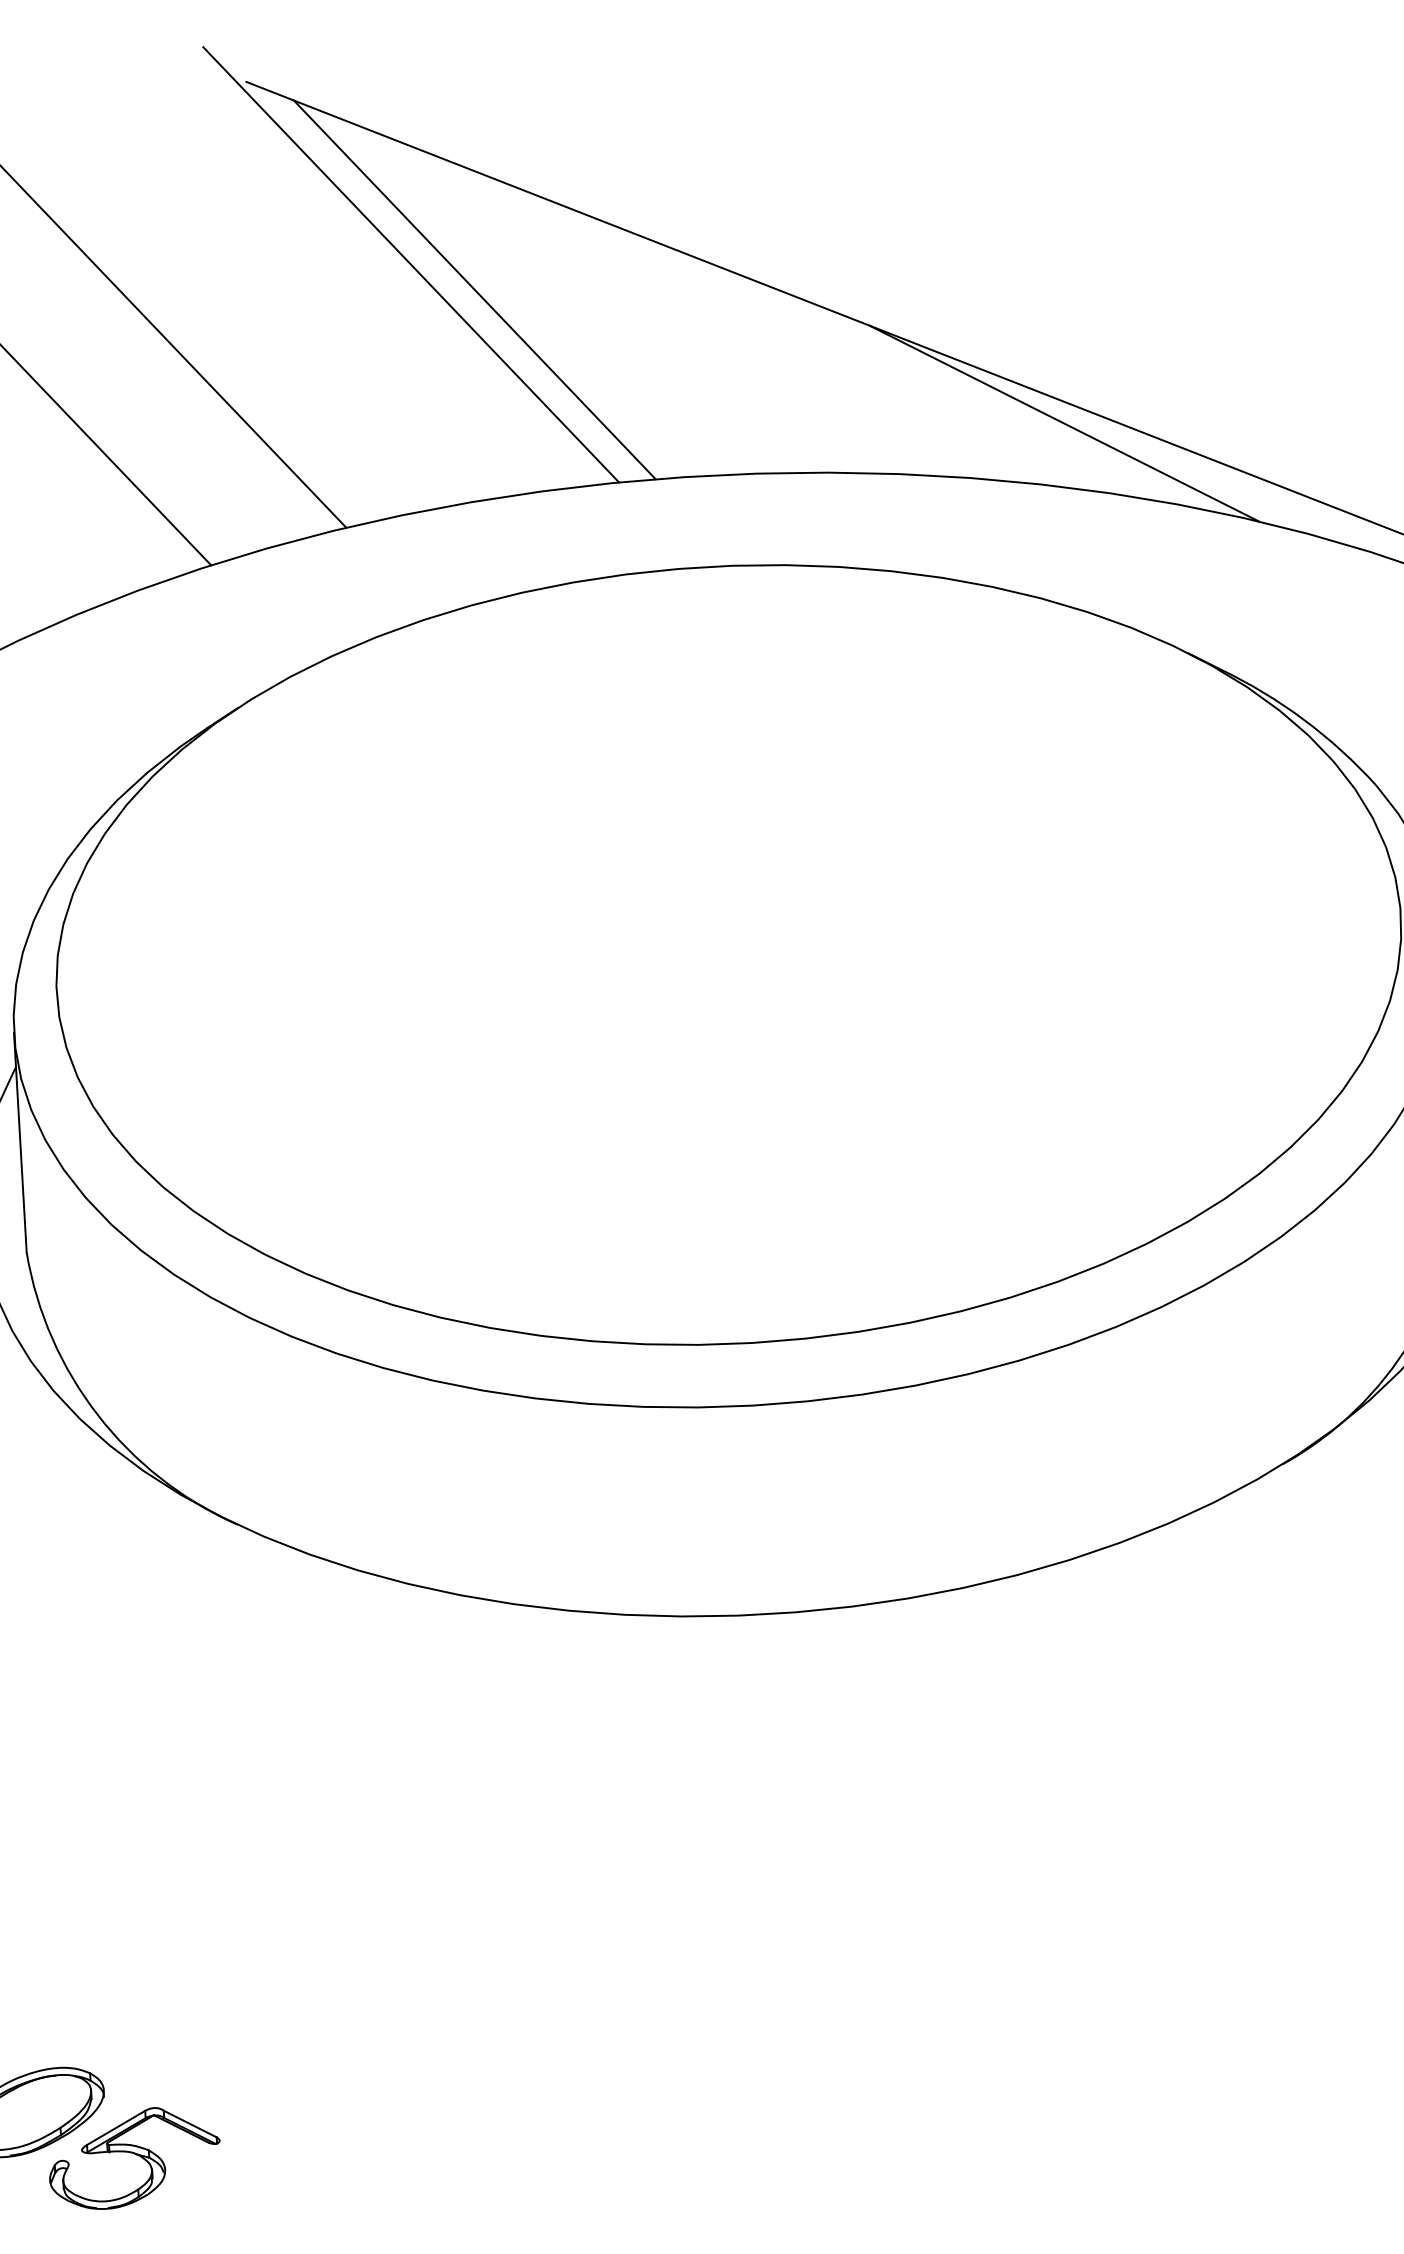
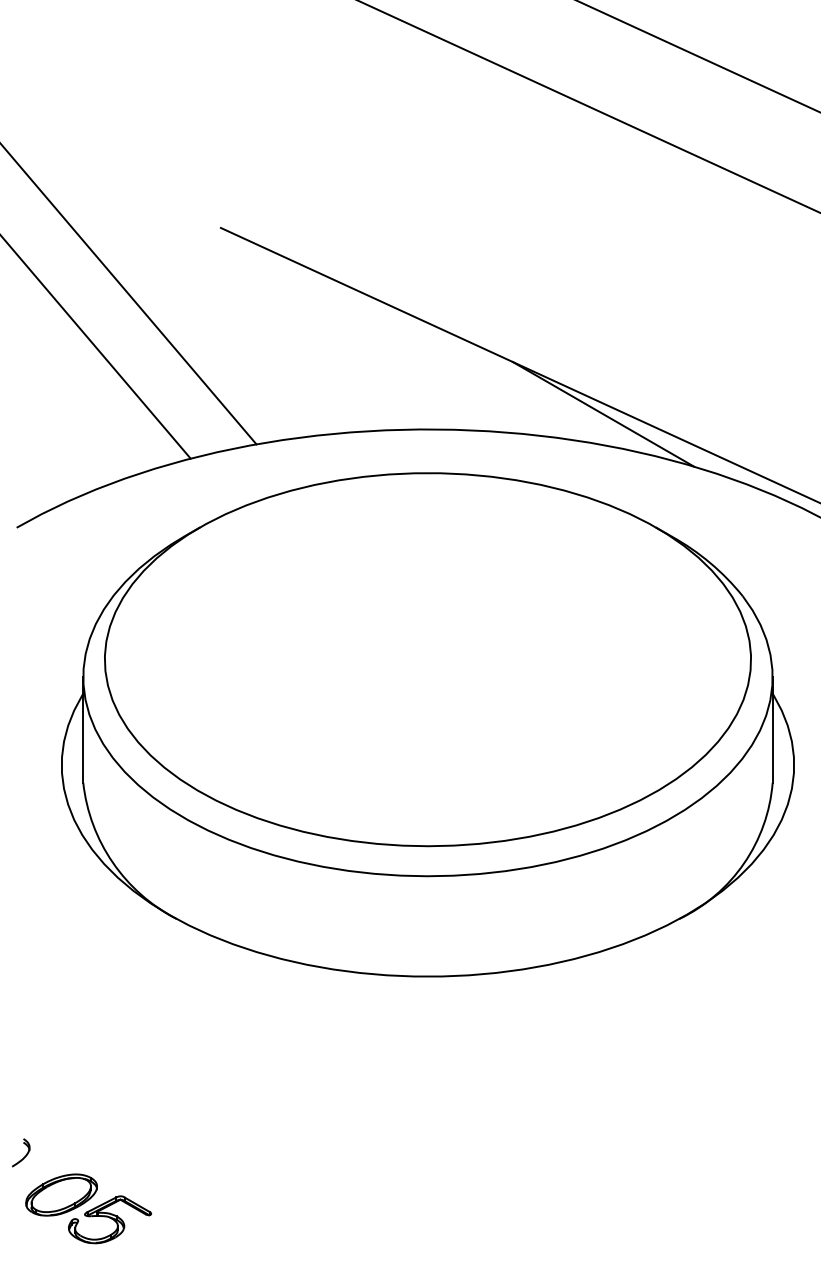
line: (410, 265) -> (294, 320), removed
line: (474, 288) -> (324, 333), removed

